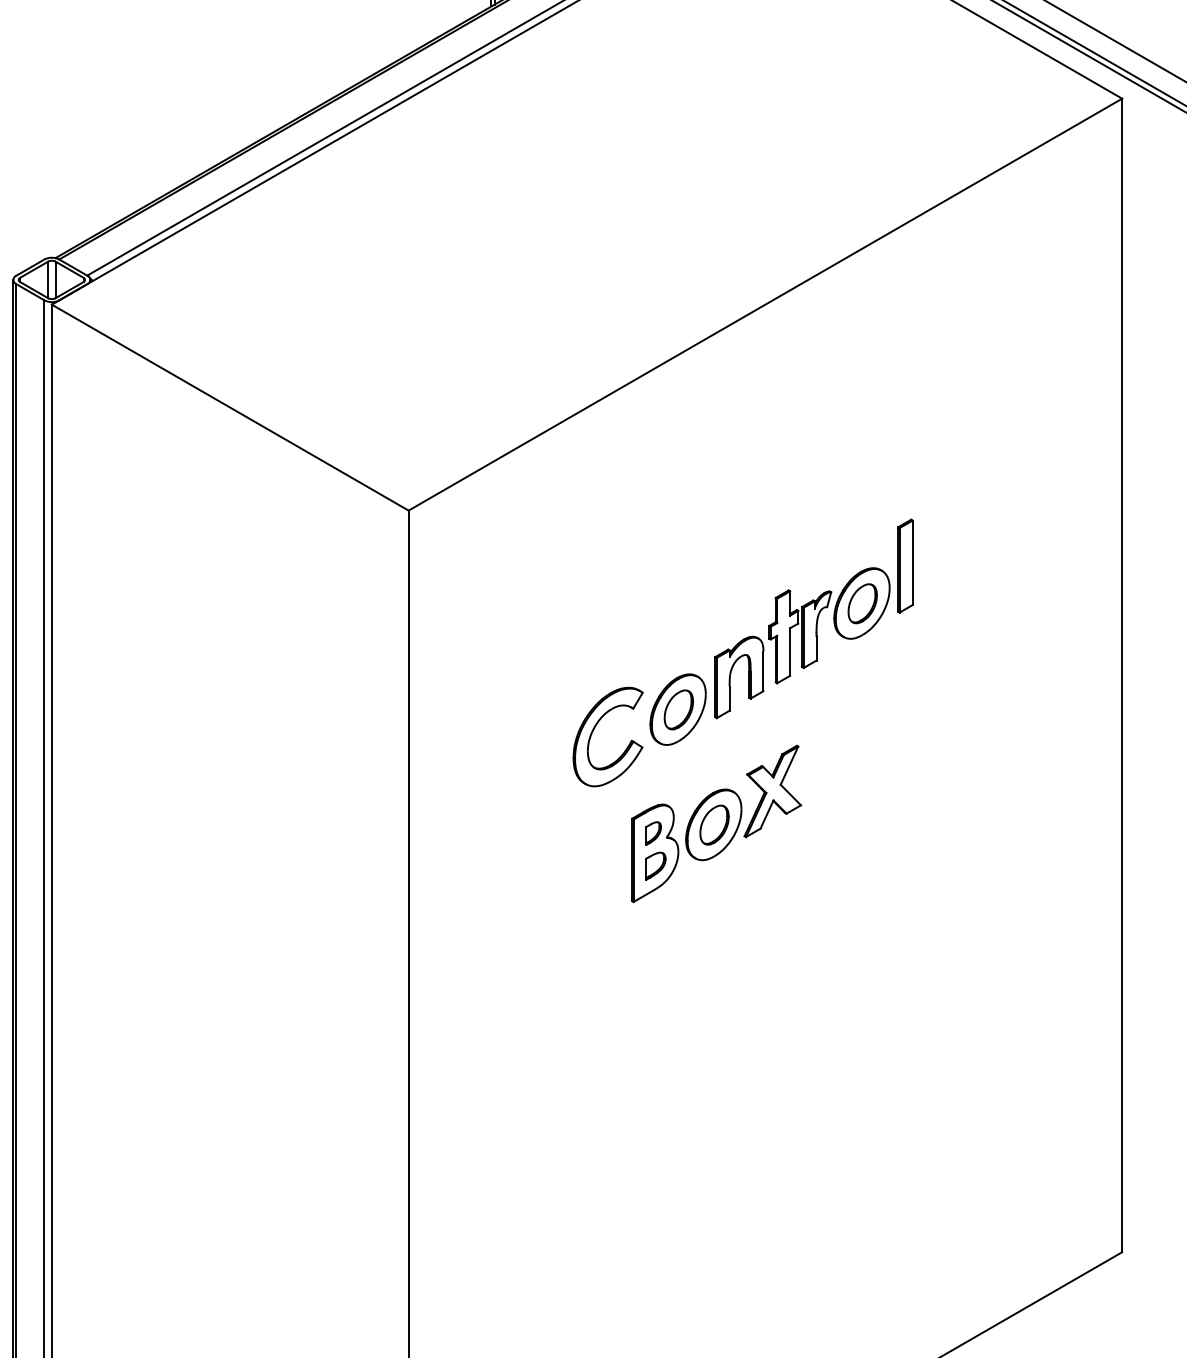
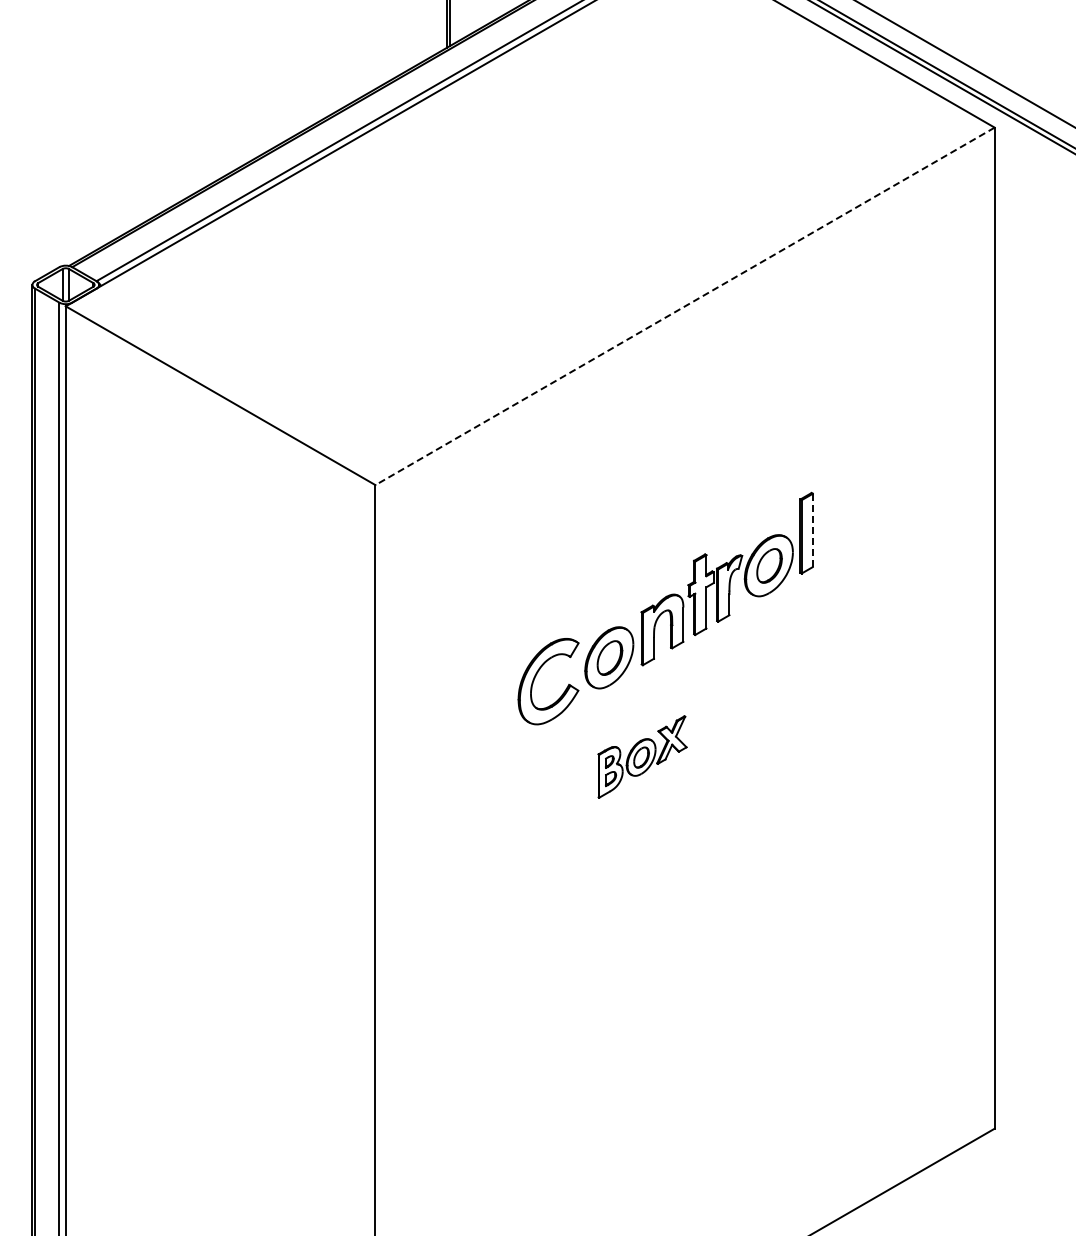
line: (764, 304) -> (684, 306), solid -> dashed
line: (912, 562) -> (812, 530), solid -> dashed
part: (716, 823) -> (642, 756), size x0.6

